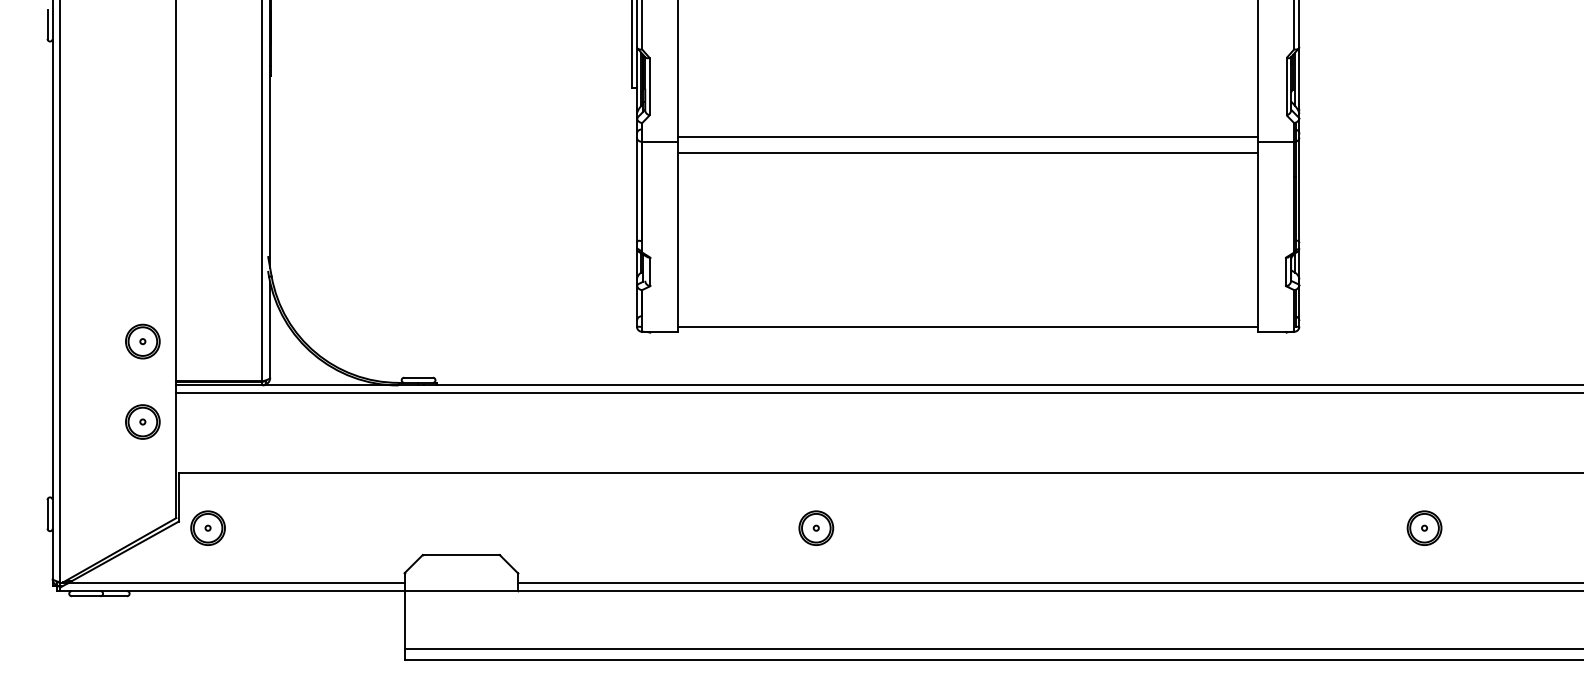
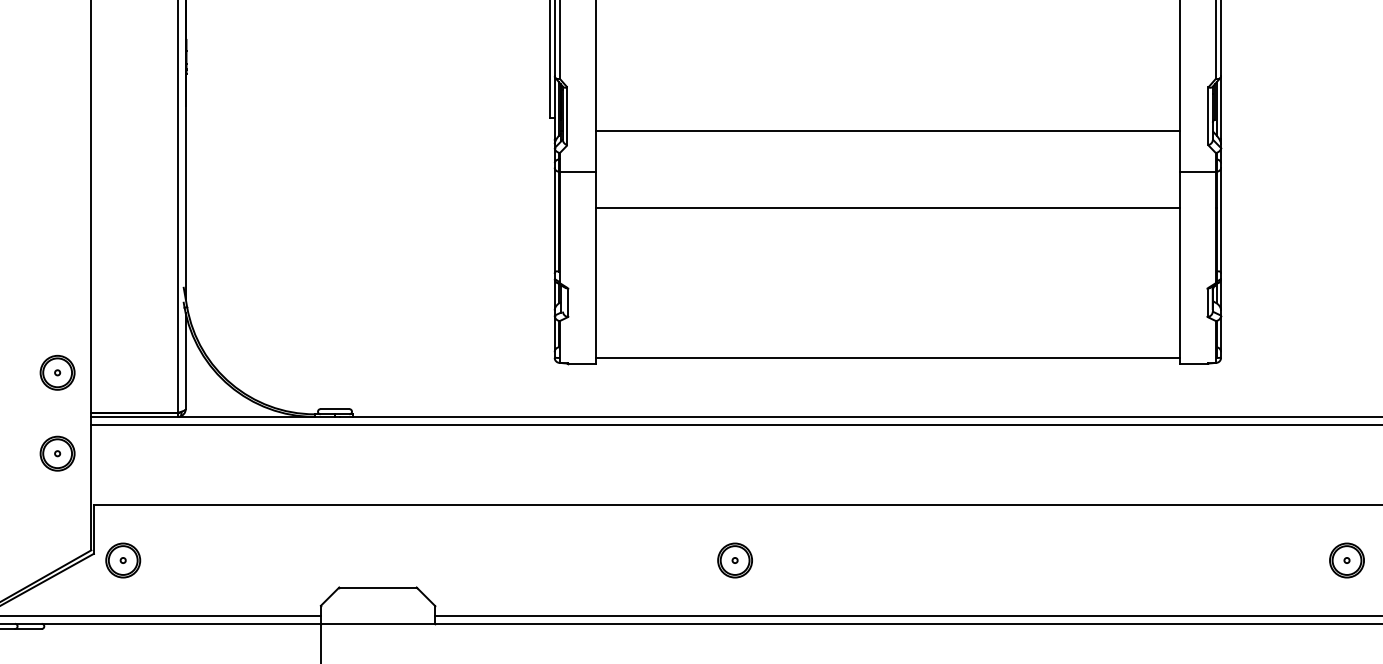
line: (968, 136) -> (888, 131), moved
line: (968, 153) -> (888, 207), moved

